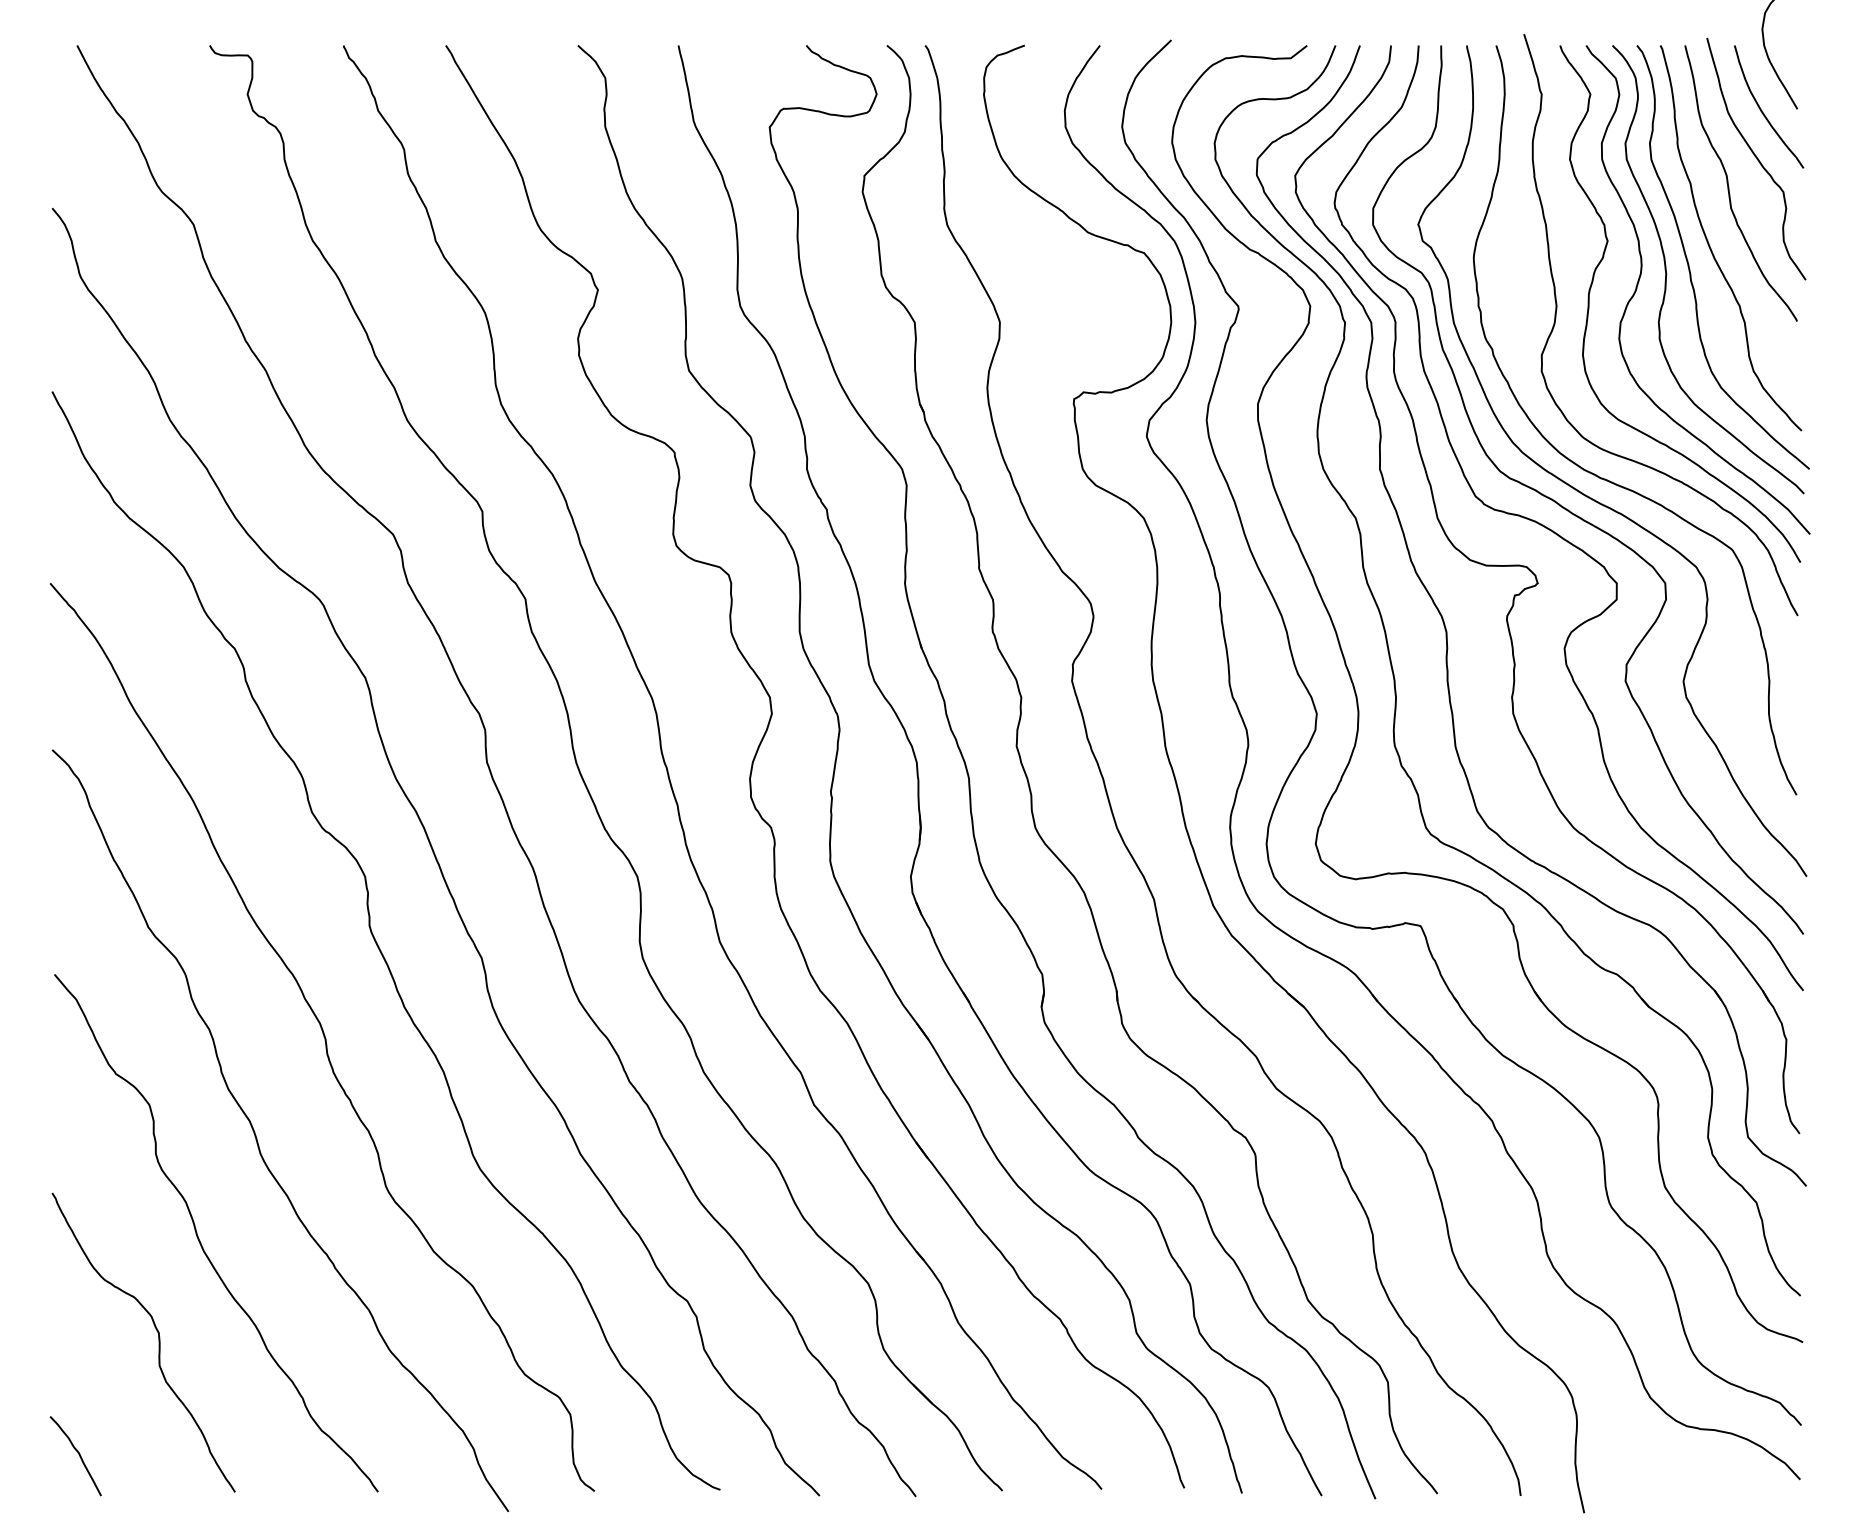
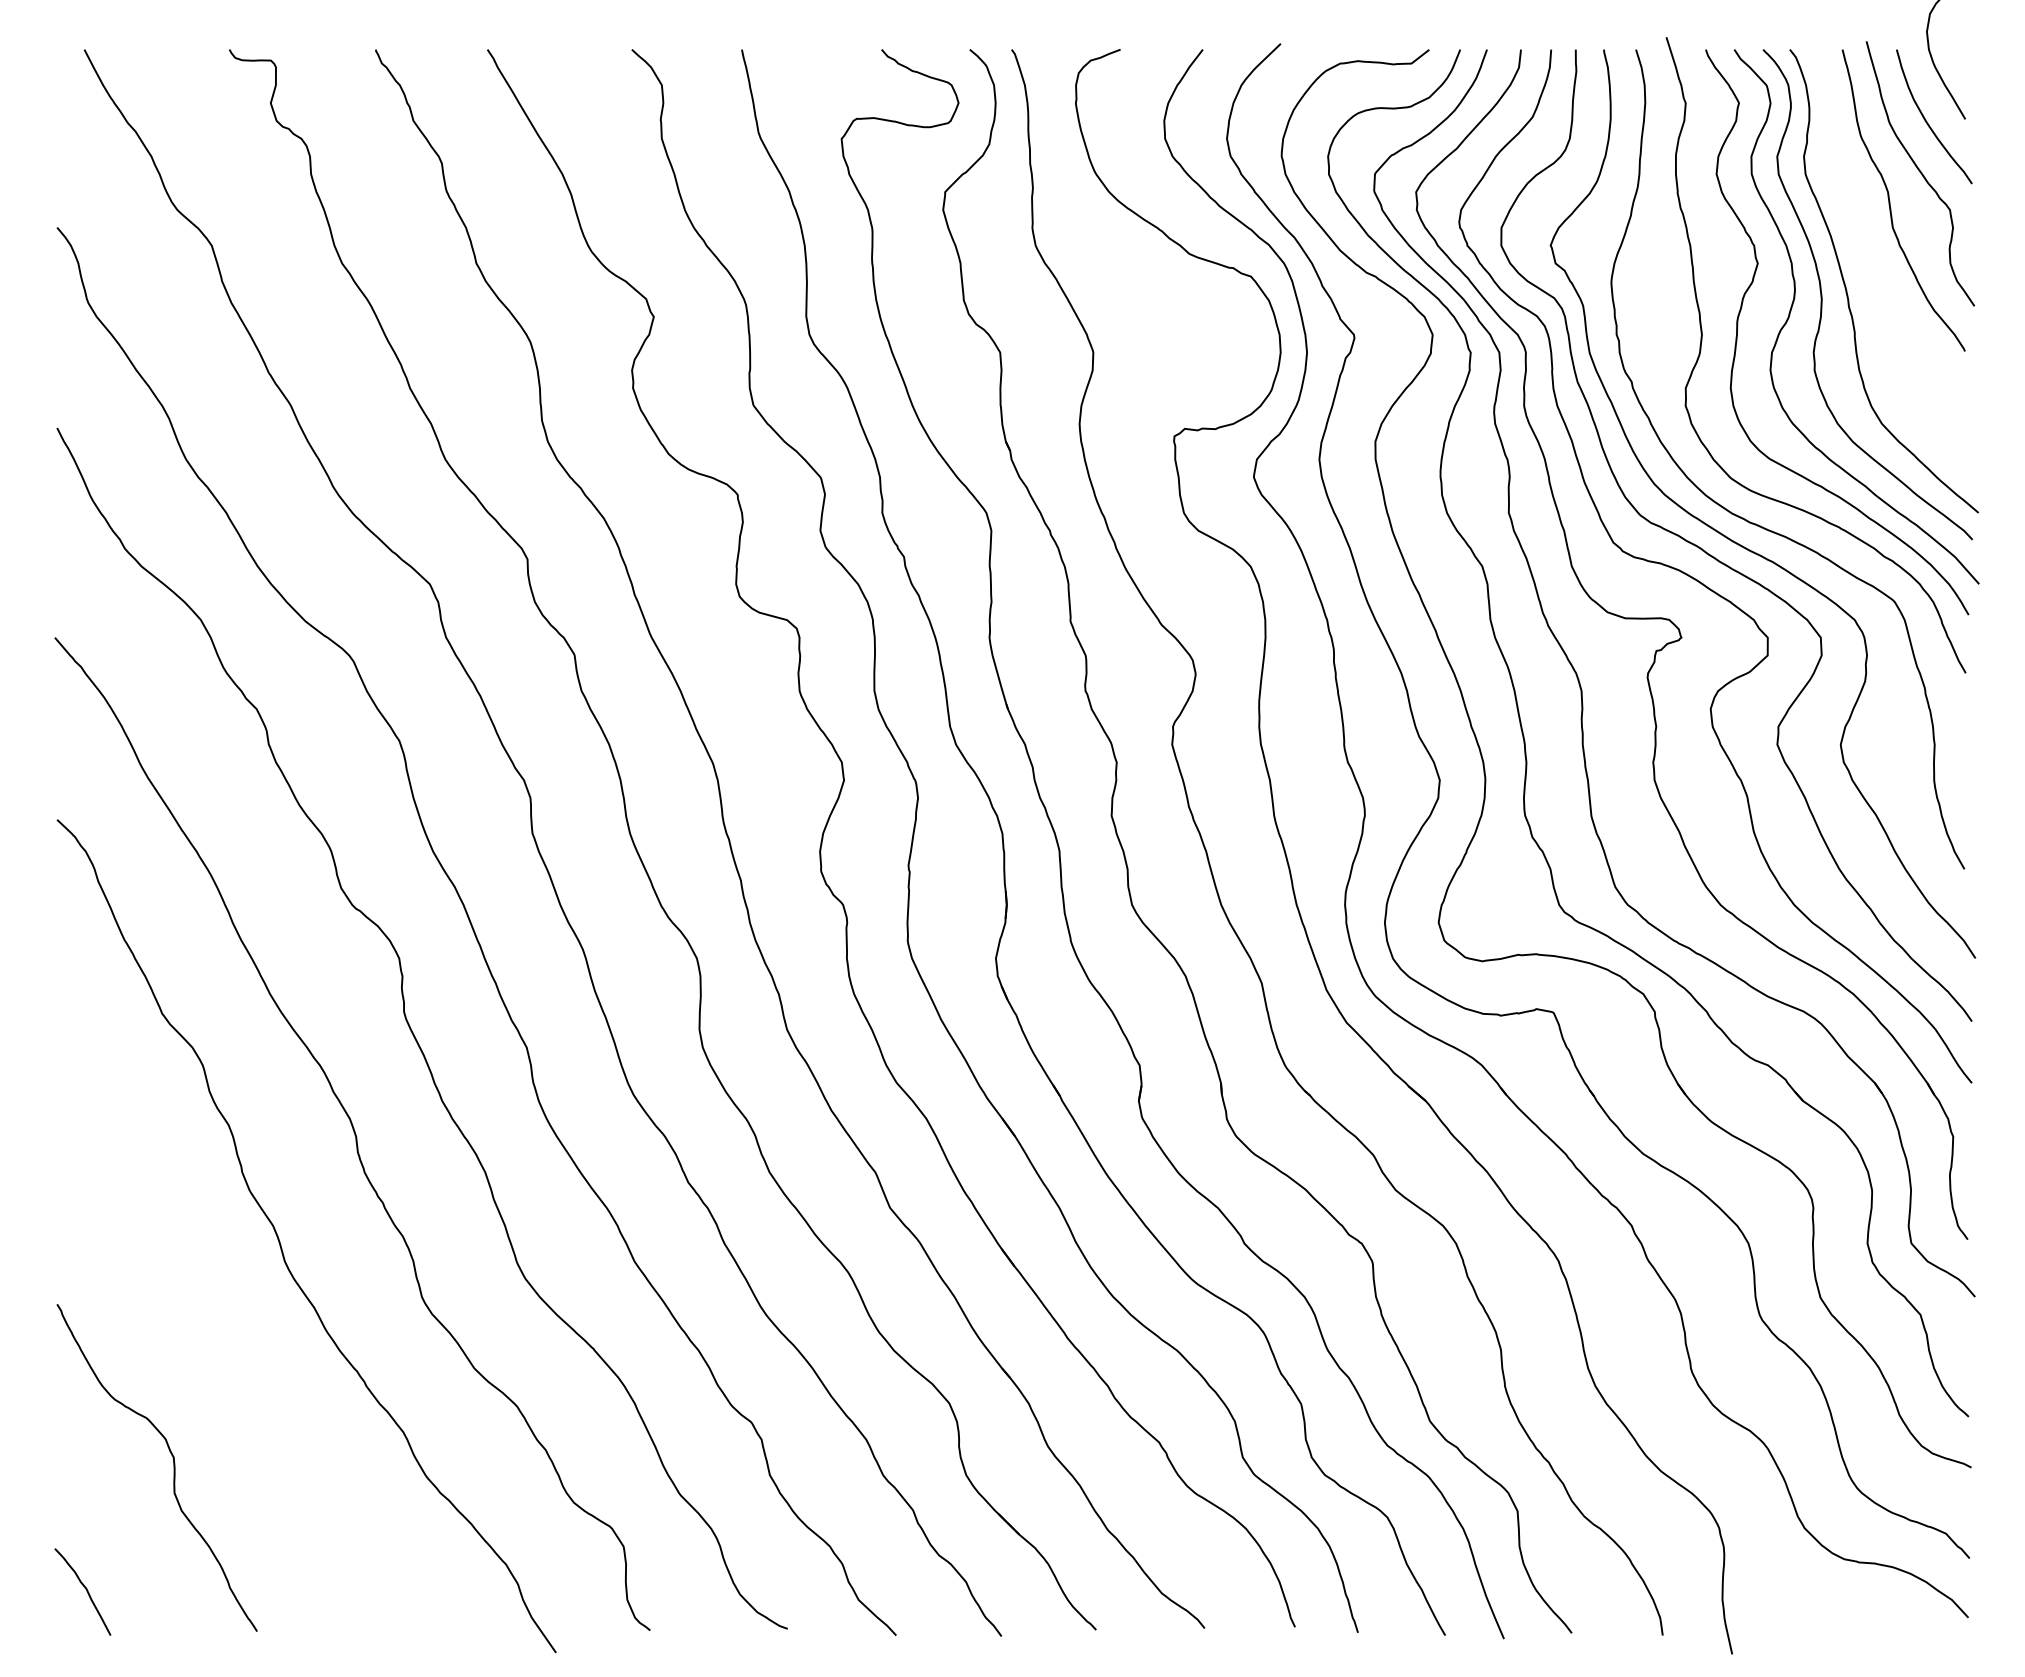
curve: (1710, 246) -> (1870, 269), removed
curve: (200, 1241) -> (219, 1357), removed

